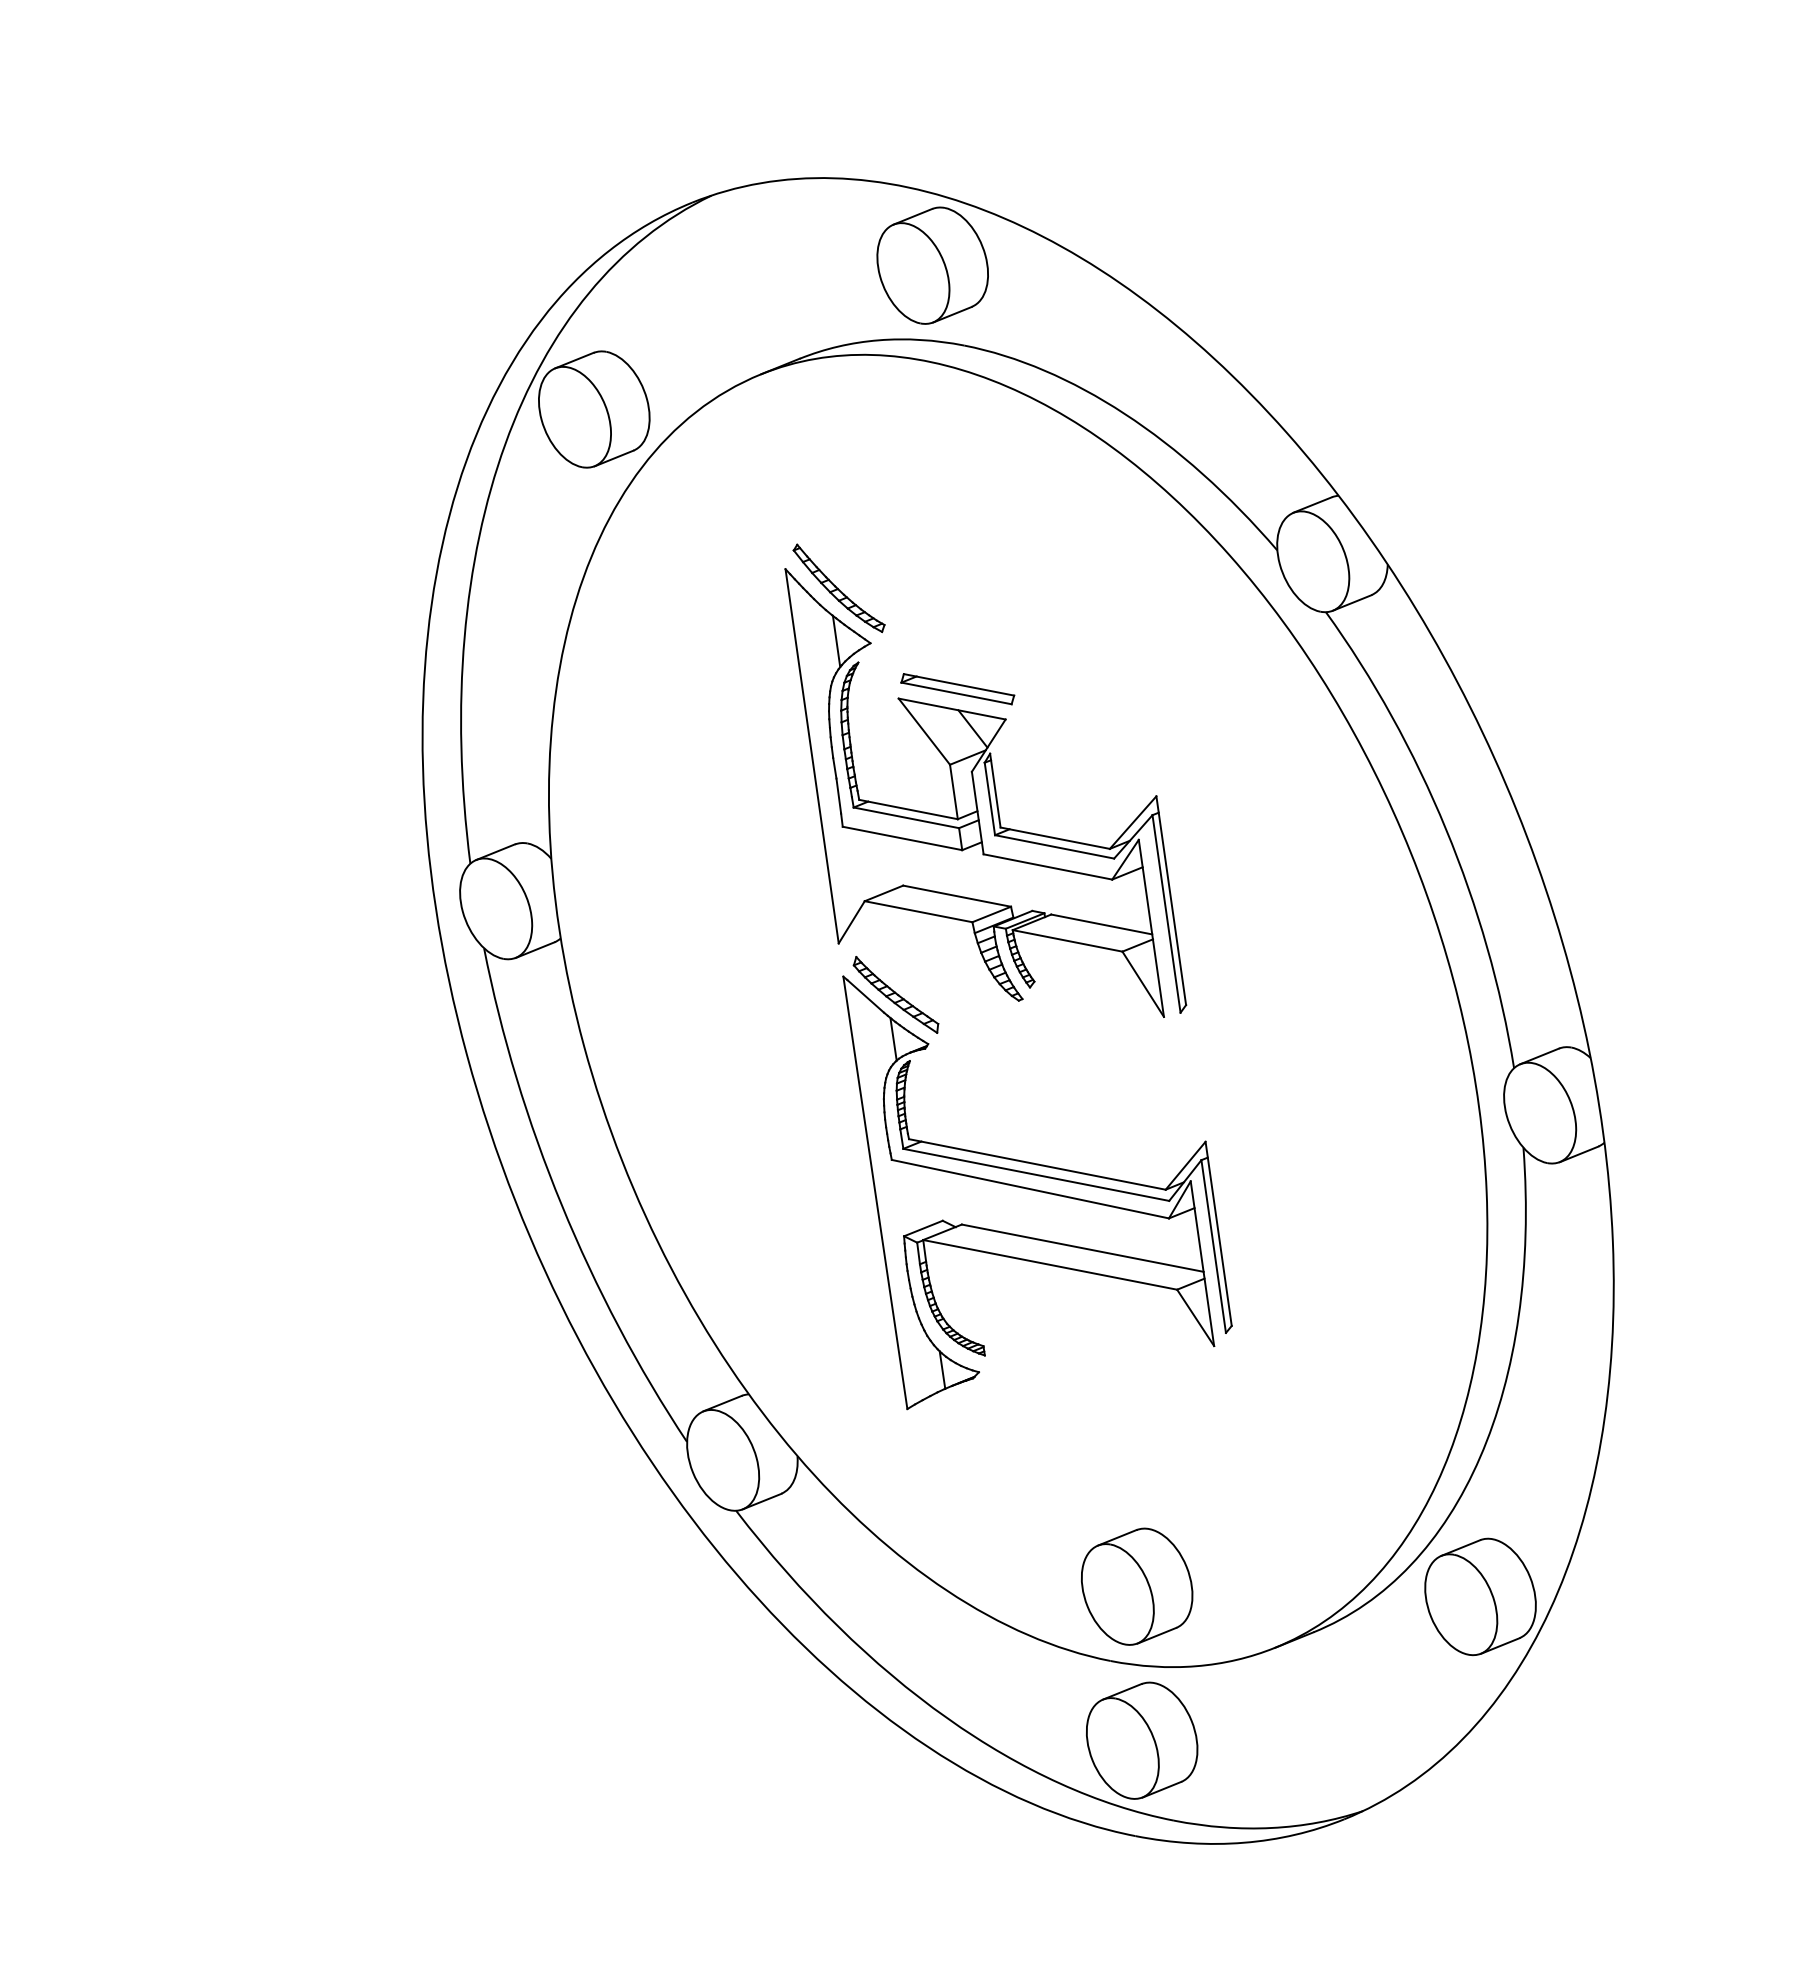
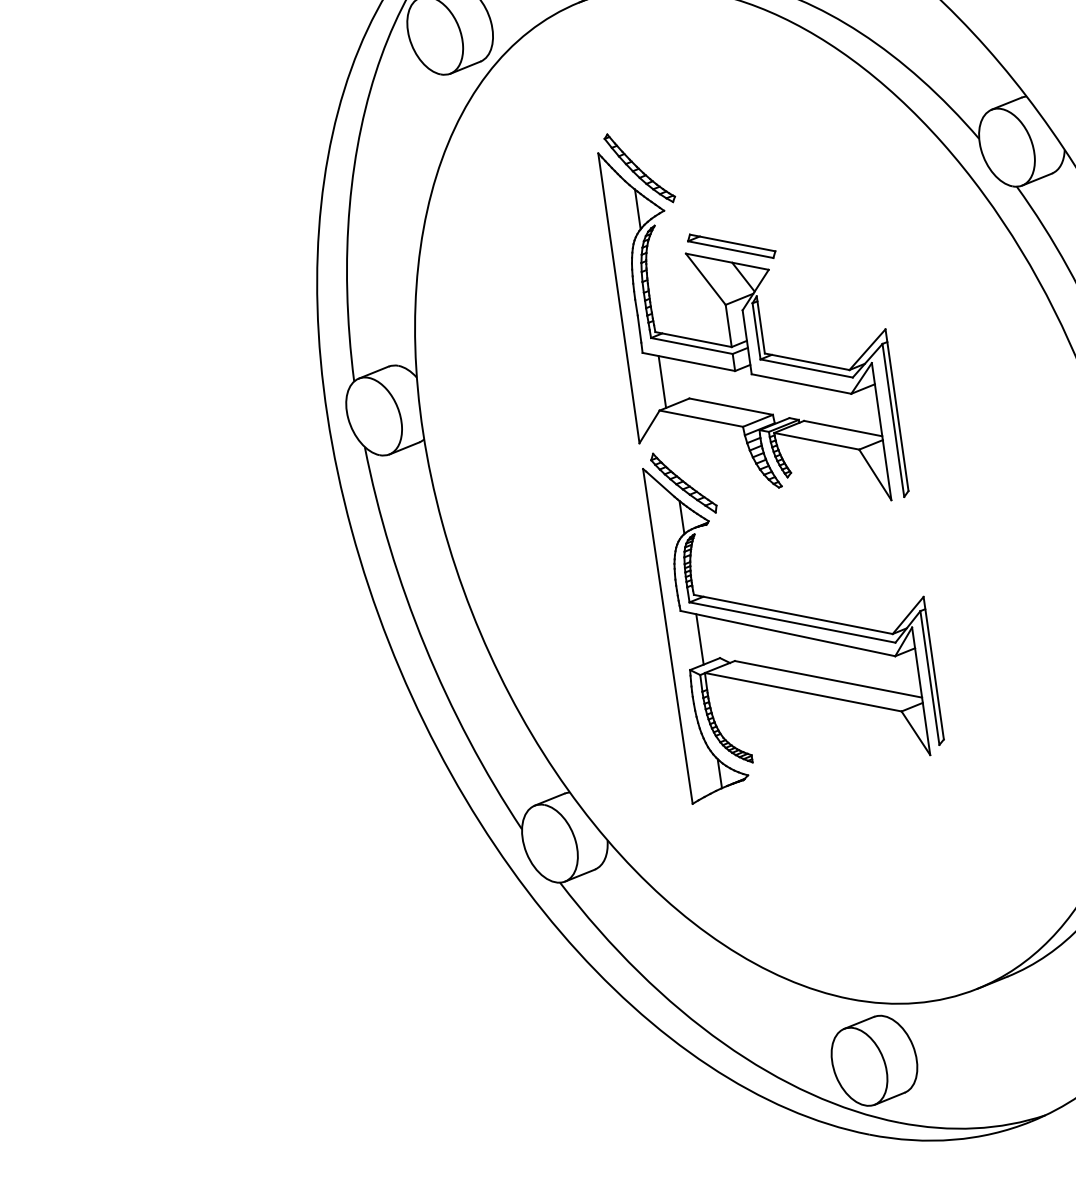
line: (868, 863) -> (662, 381), added
line: (916, 1196) -> (699, 639), added
part: (1137, 1586) -> (870, 941), removed

